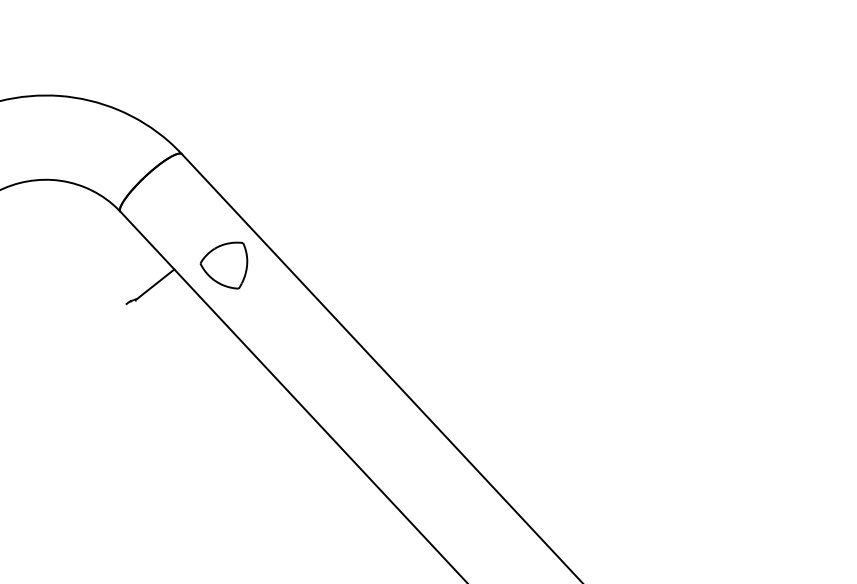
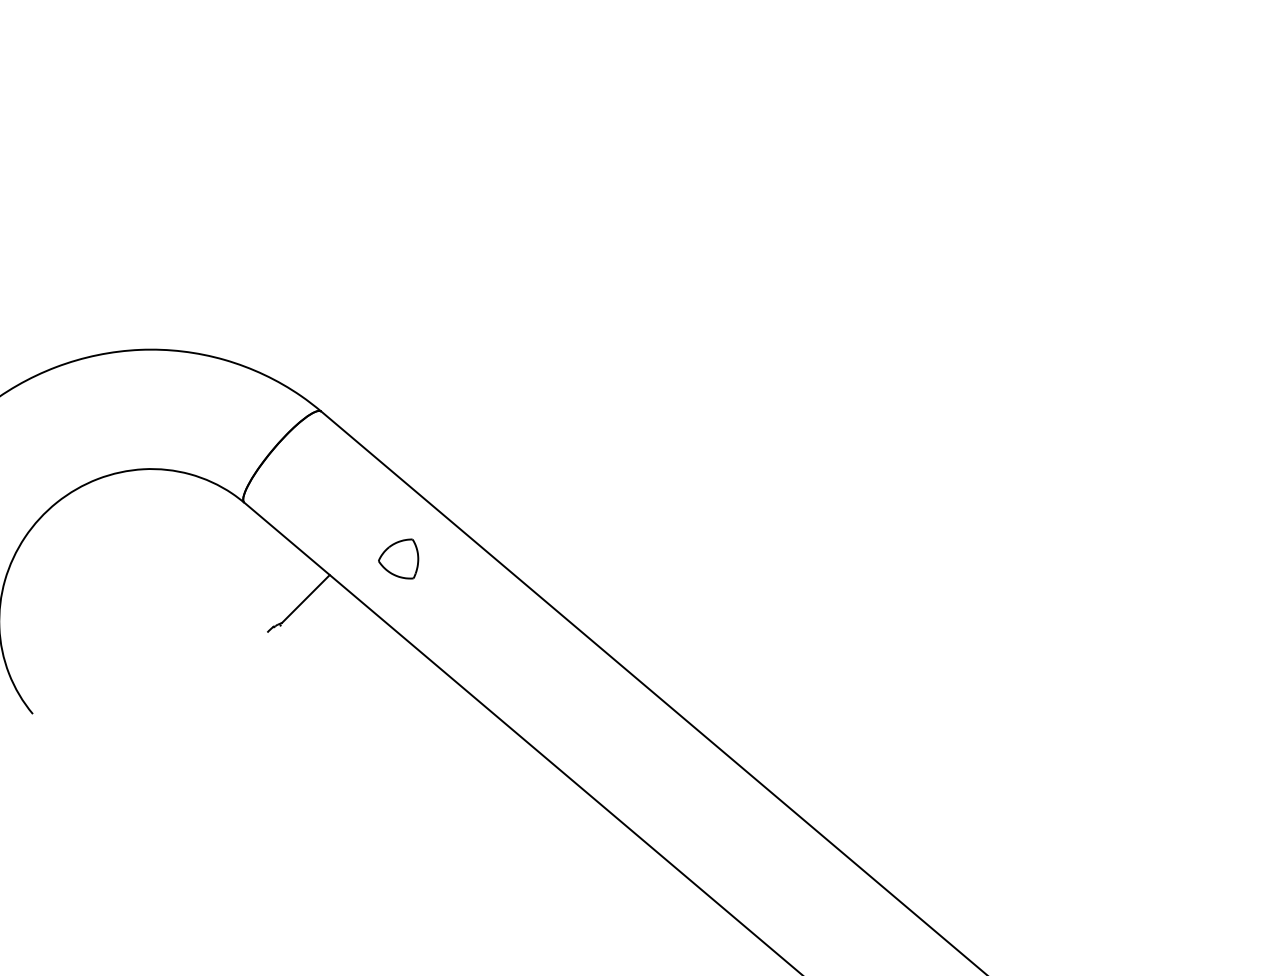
part: (223, 263) -> (398, 558), size x0.6

